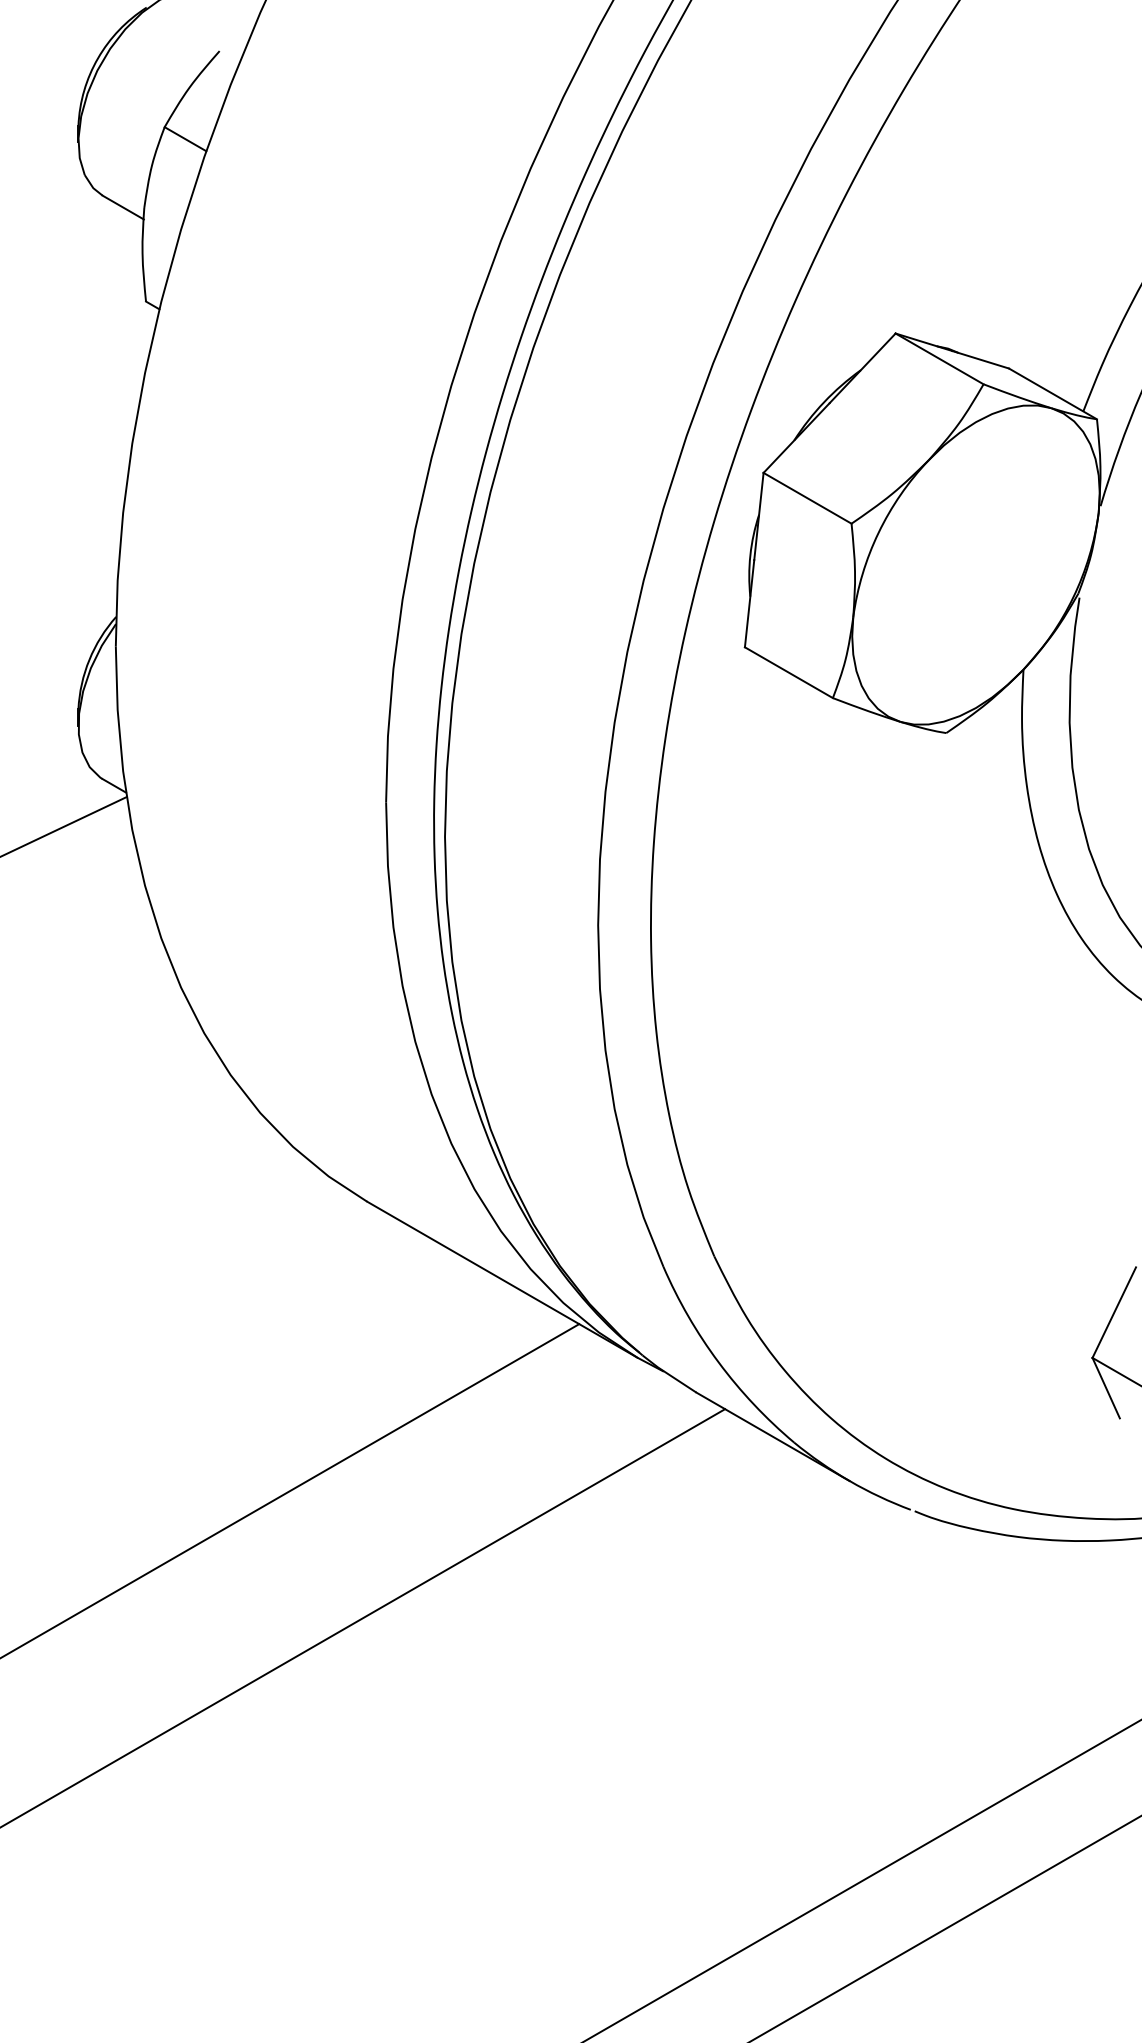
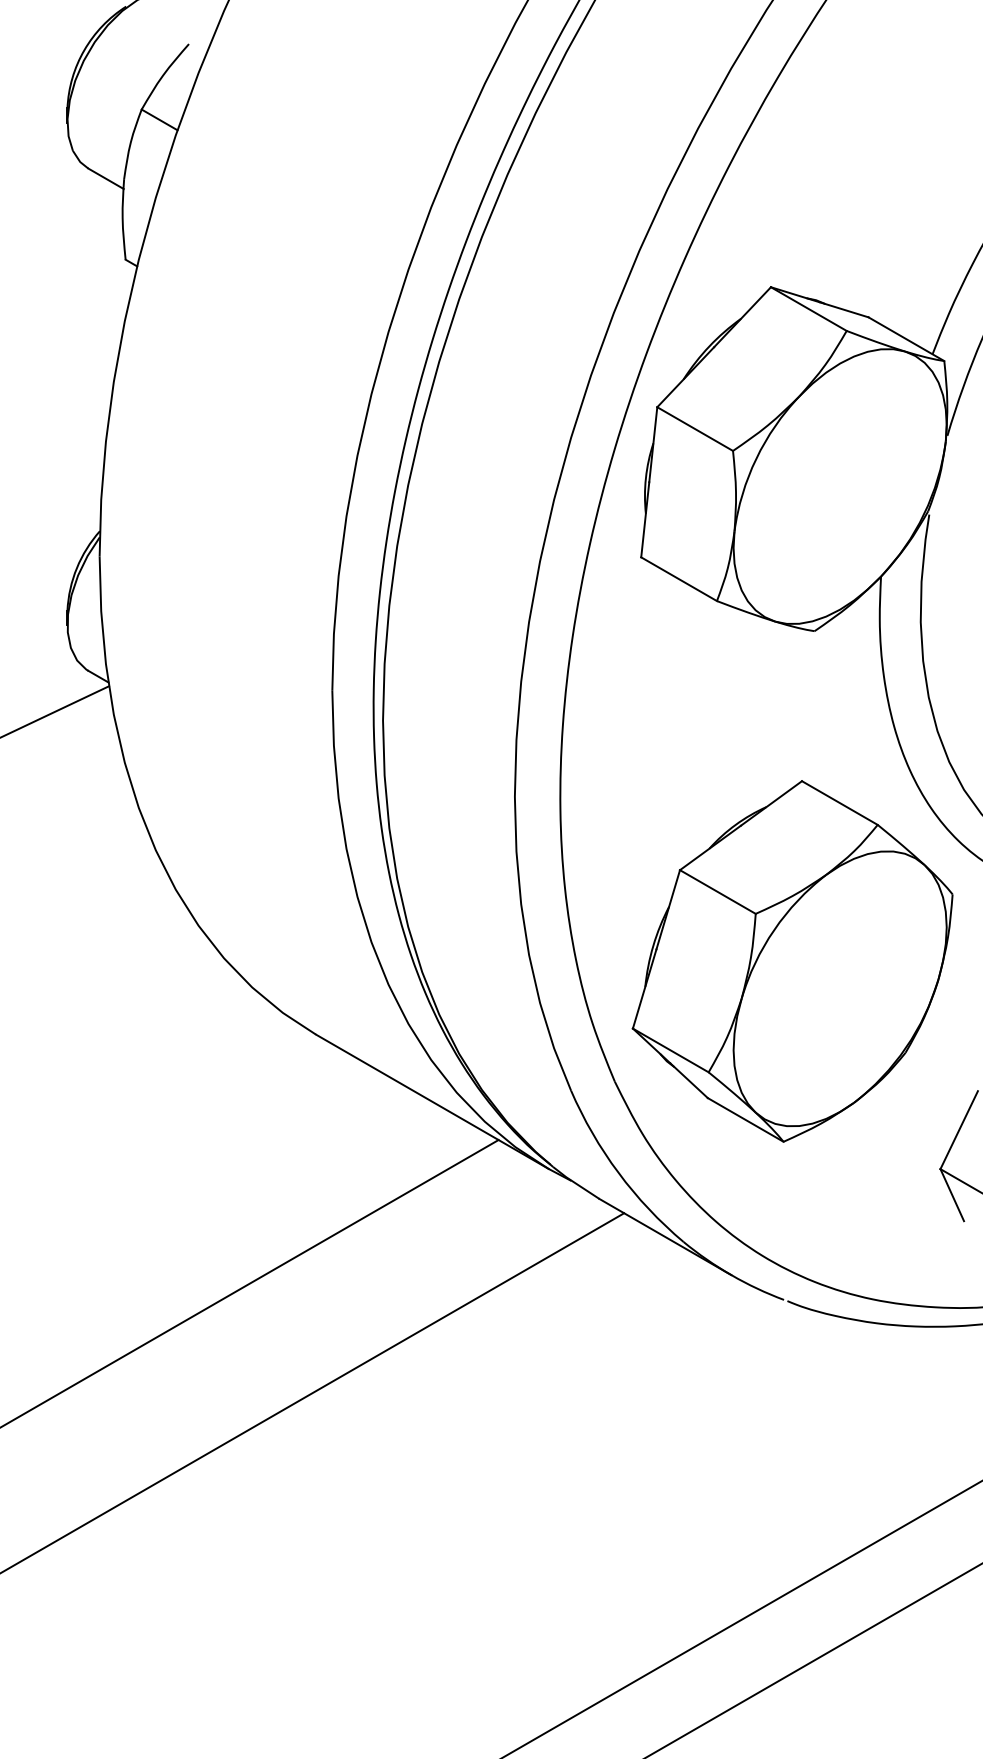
part: (920, 1116) -> (792, 961), added

